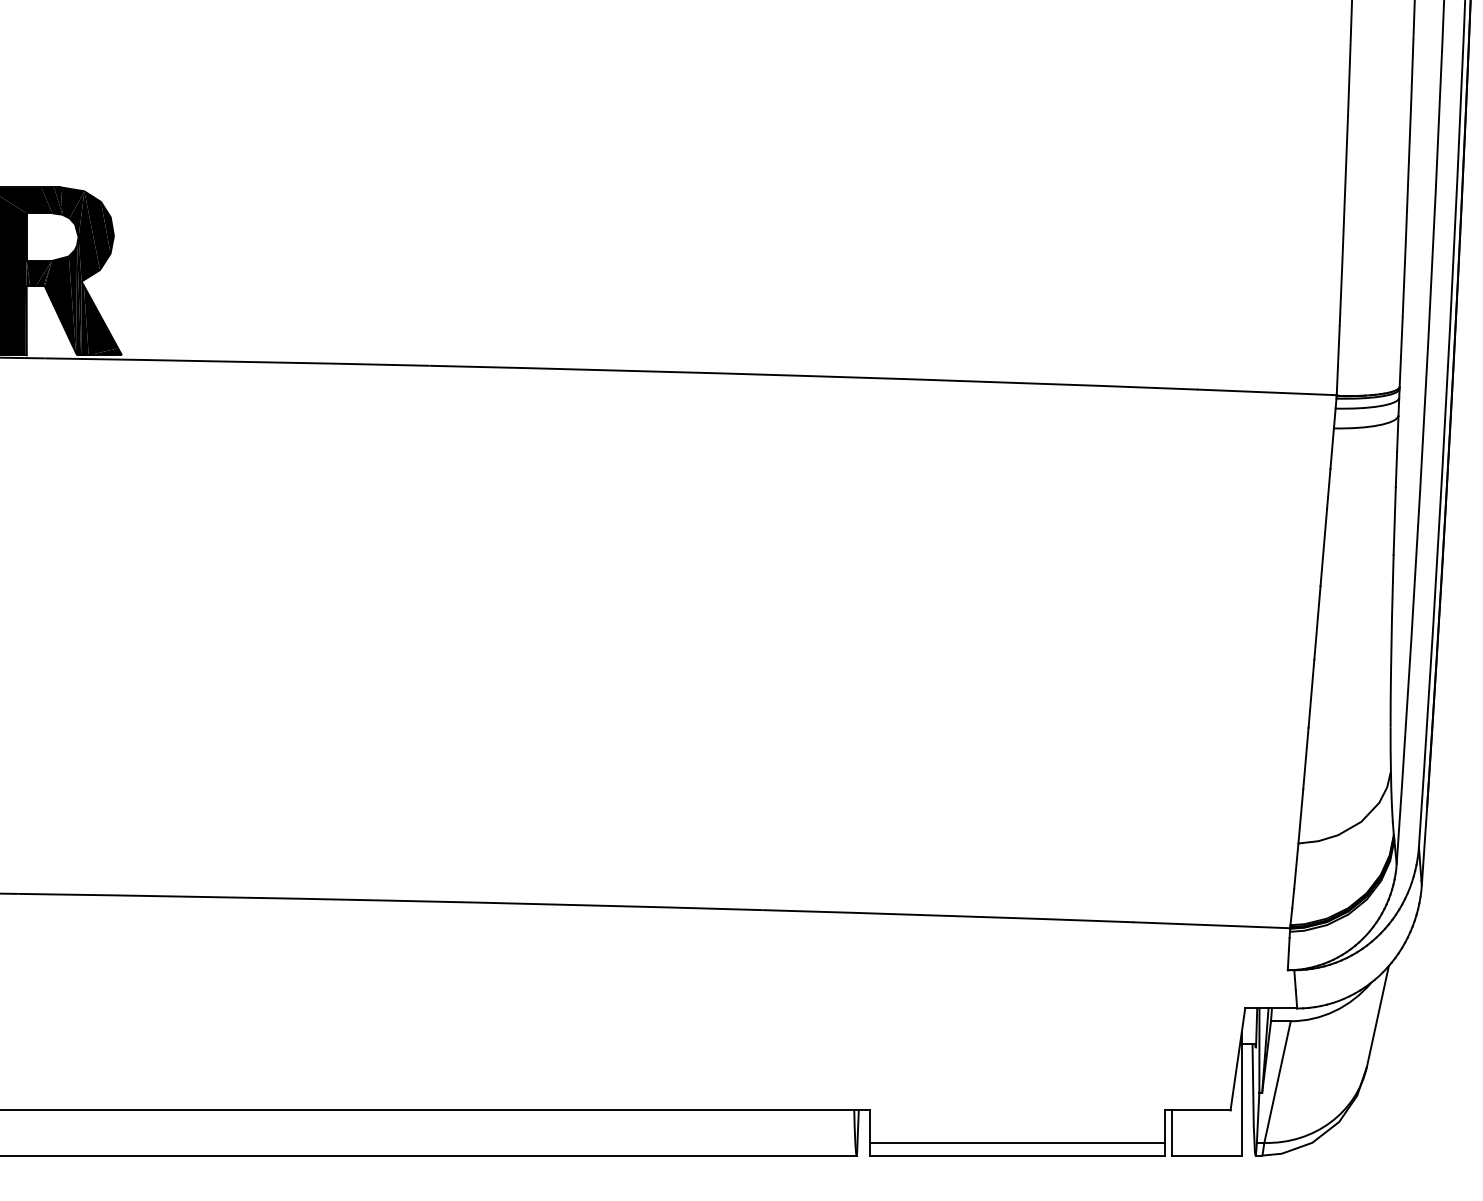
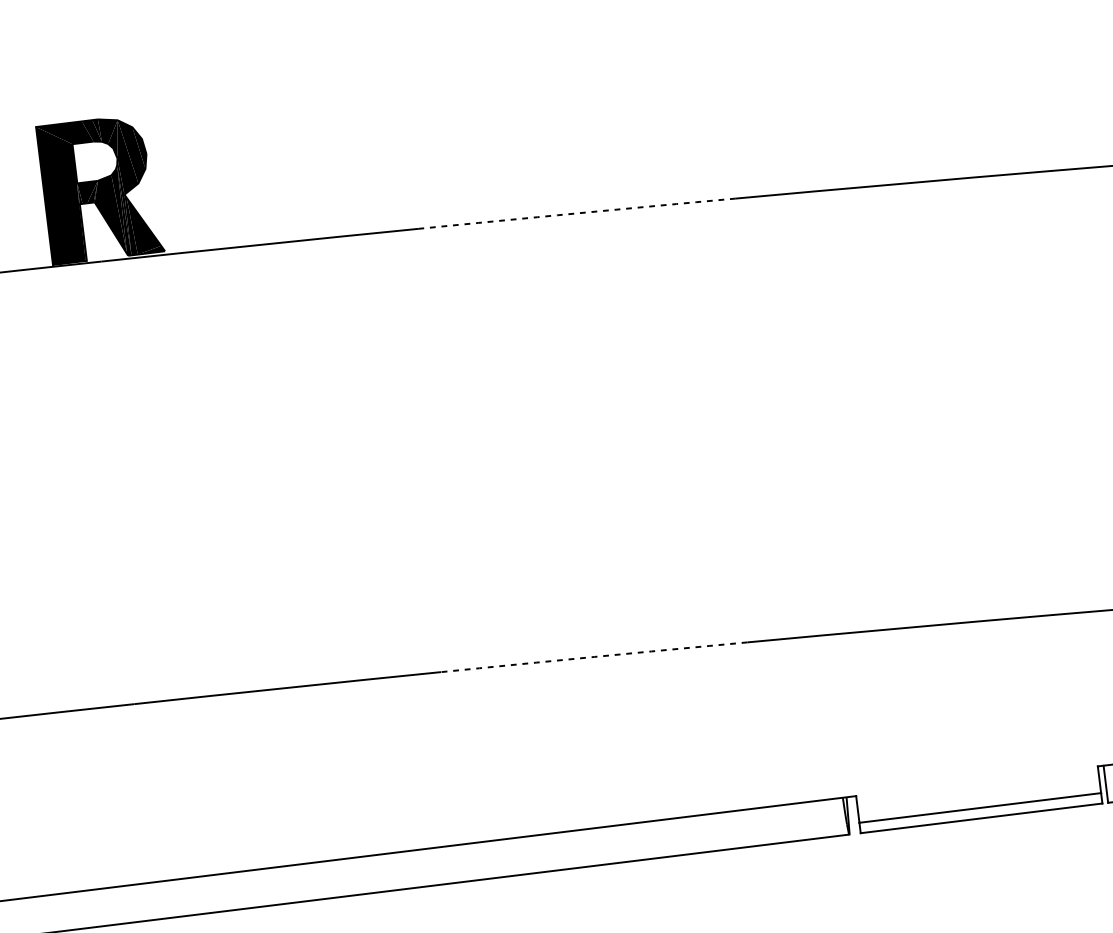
arc: (621, 370) -> (576, 213), solid -> dashed
arc: (576, 905) -> (593, 657), solid -> dashed

